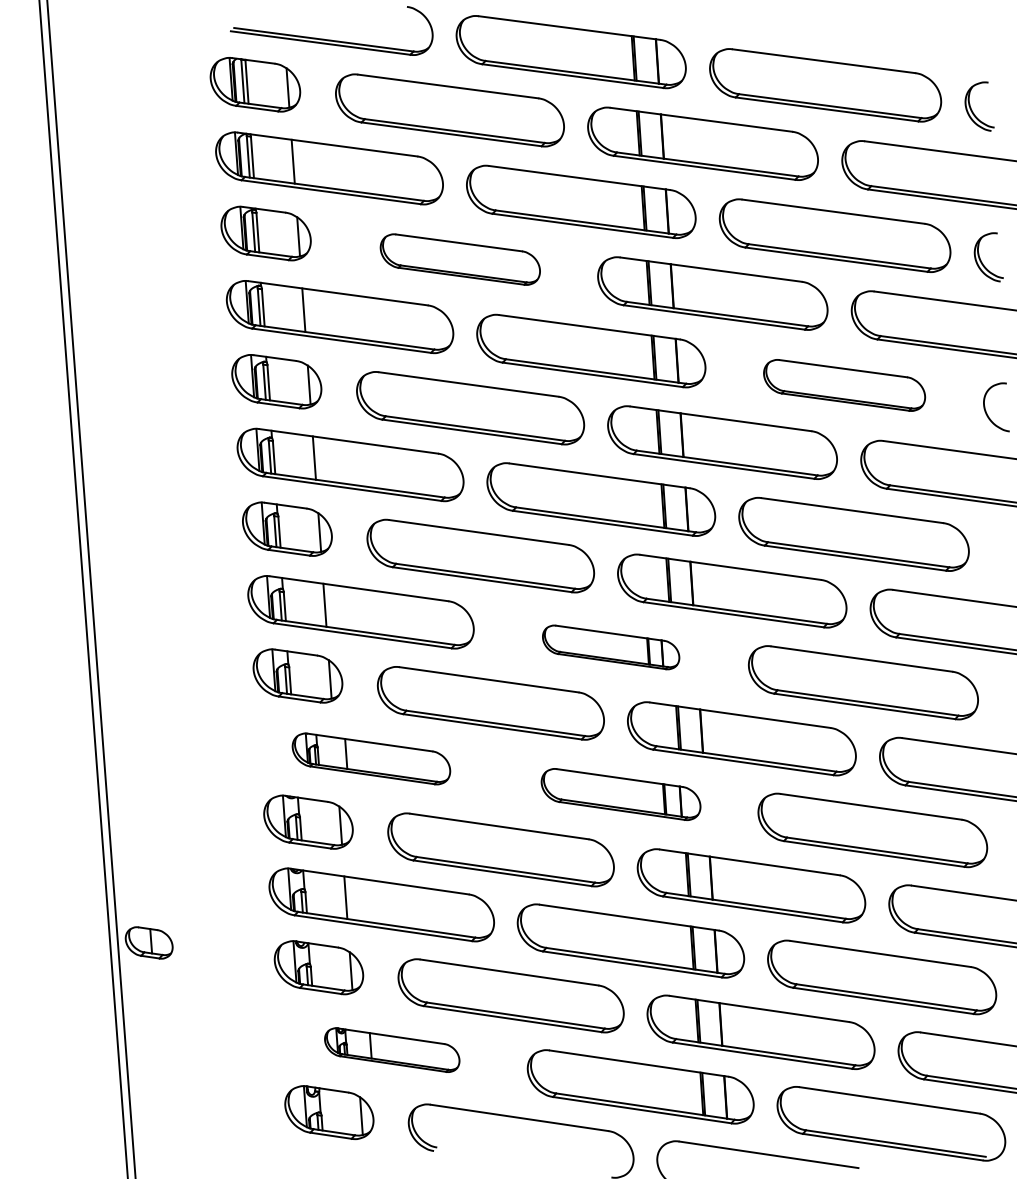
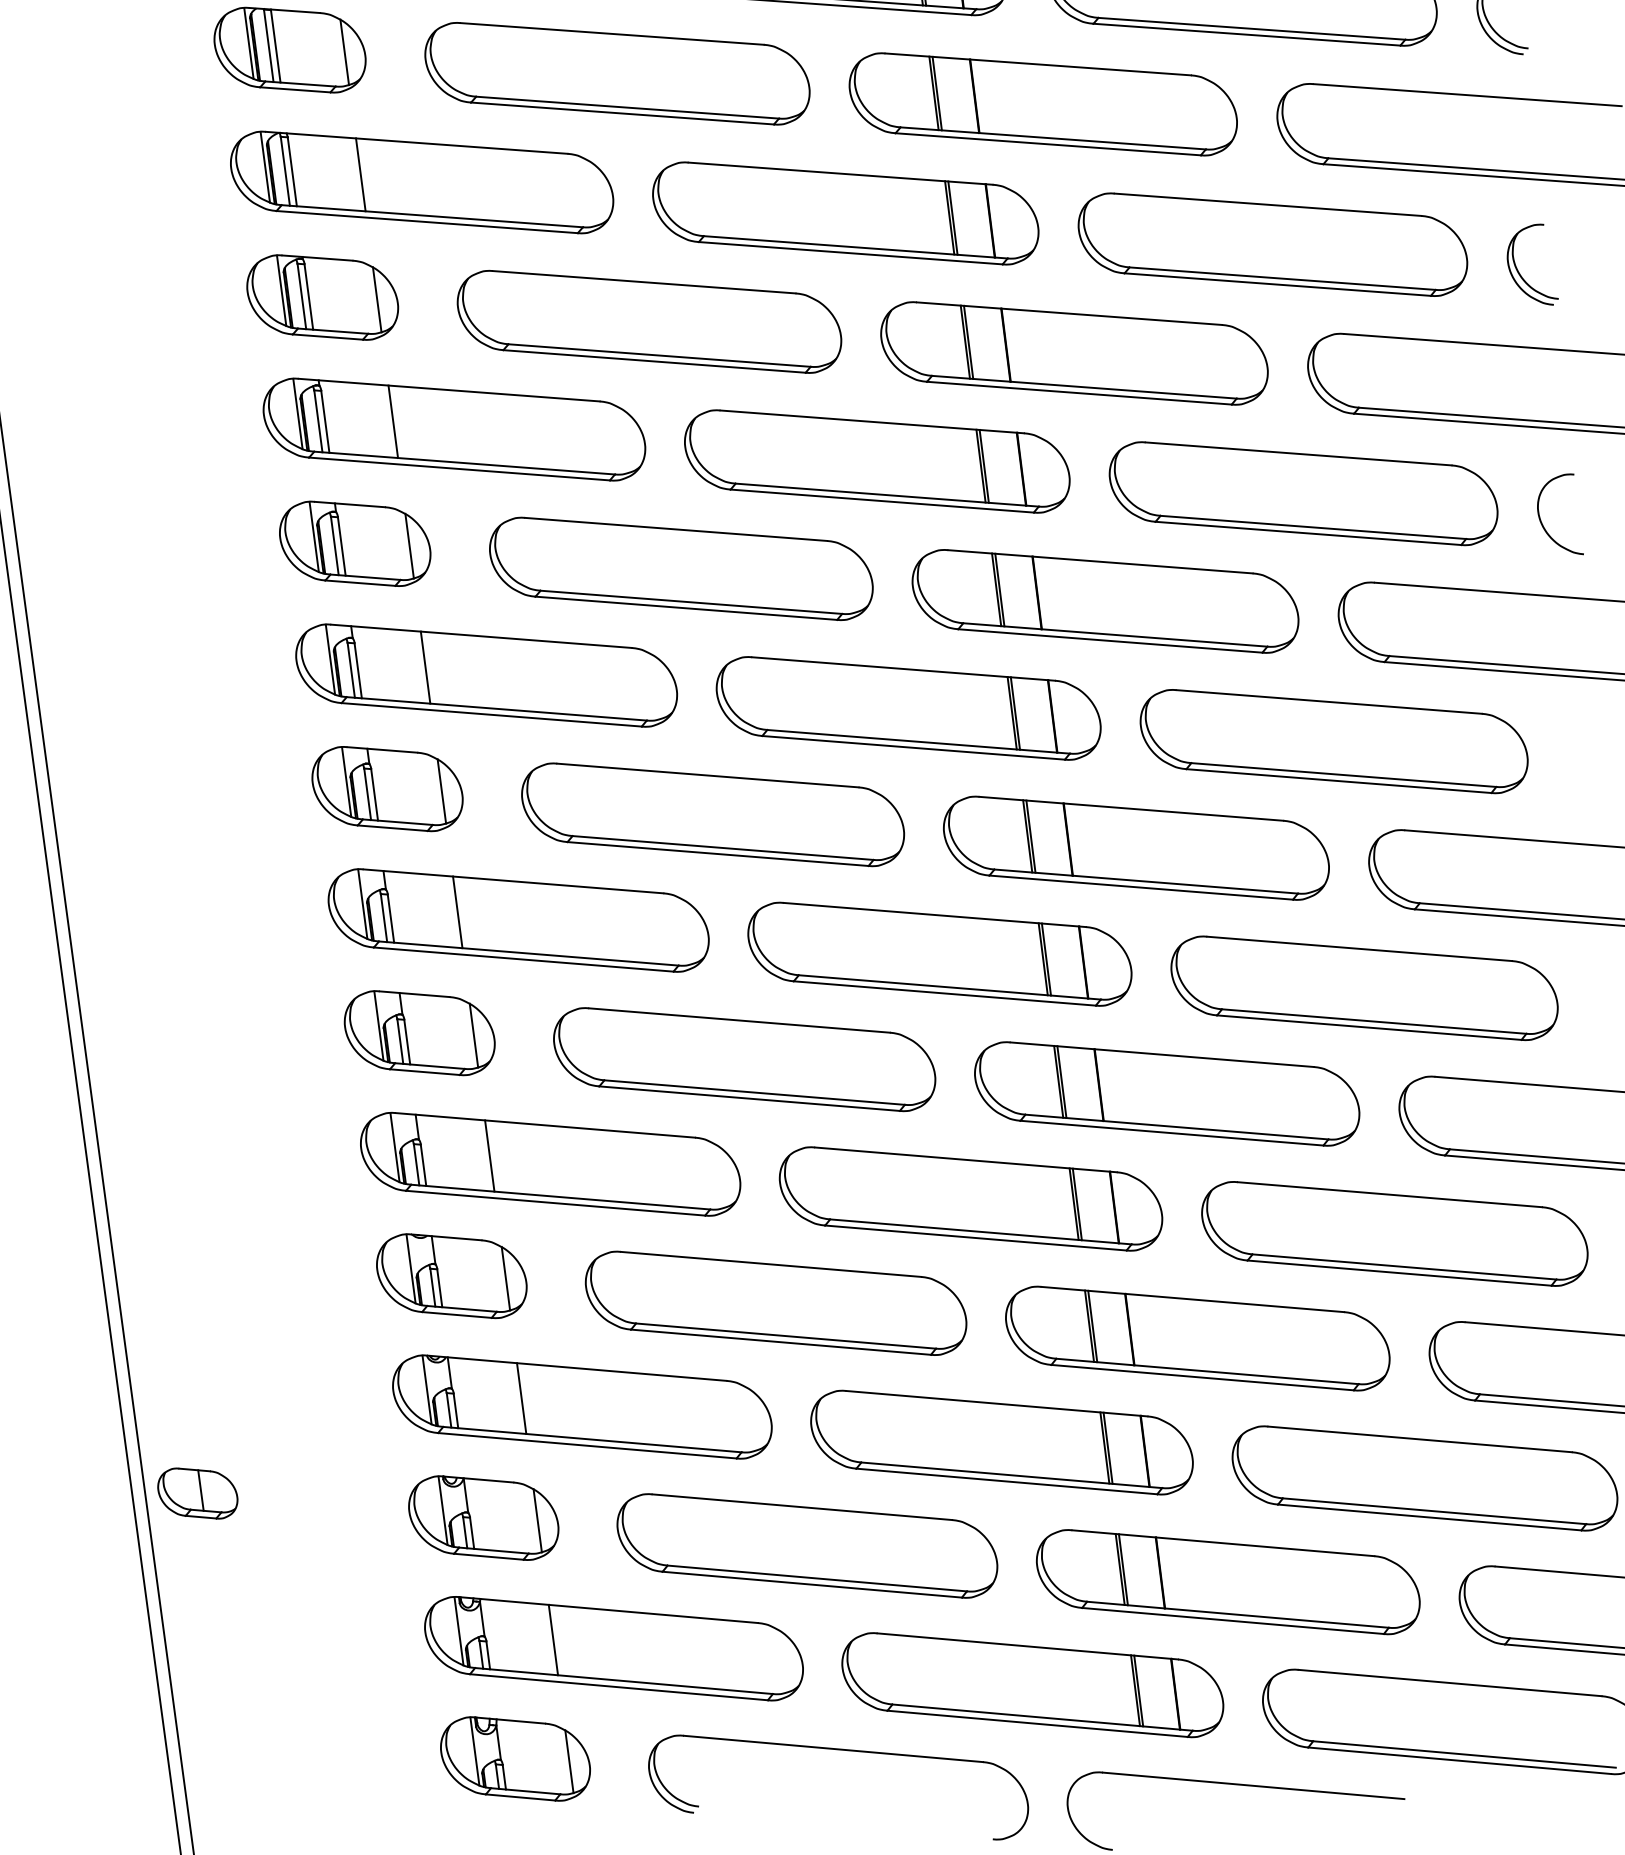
part: (460, 259) -> (649, 321), size x1.43
part: (844, 385) -> (1303, 493), size x1.43
part: (610, 647) -> (938, 954), size x1.67
part: (371, 758) -> (550, 1163), size x1.43
part: (620, 794) -> (970, 1198), size x1.43
part: (392, 1049) -> (614, 1647), size x1.67

